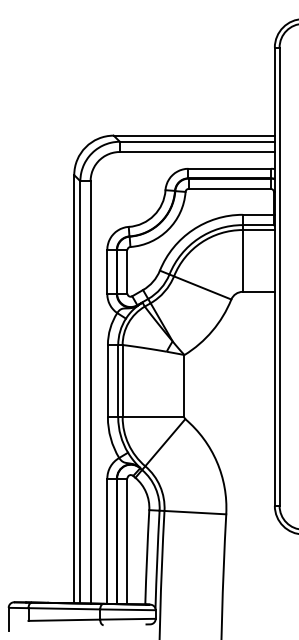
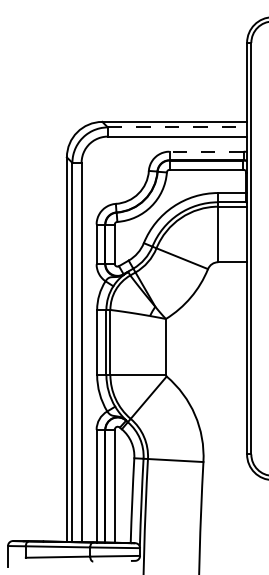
line: (197, 141) -> (177, 127), solid -> dashed
line: (229, 168) -> (206, 151), solid -> dashed

